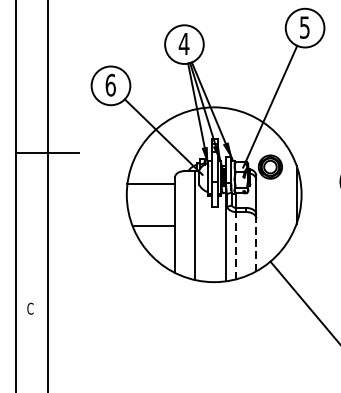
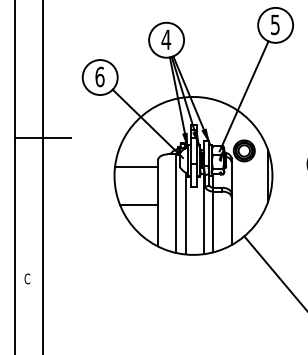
line: (205, 236) -> (185, 213), added
line: (236, 245) -> (213, 221), dashed -> solid
line: (256, 245) -> (231, 221), dashed -> solid

